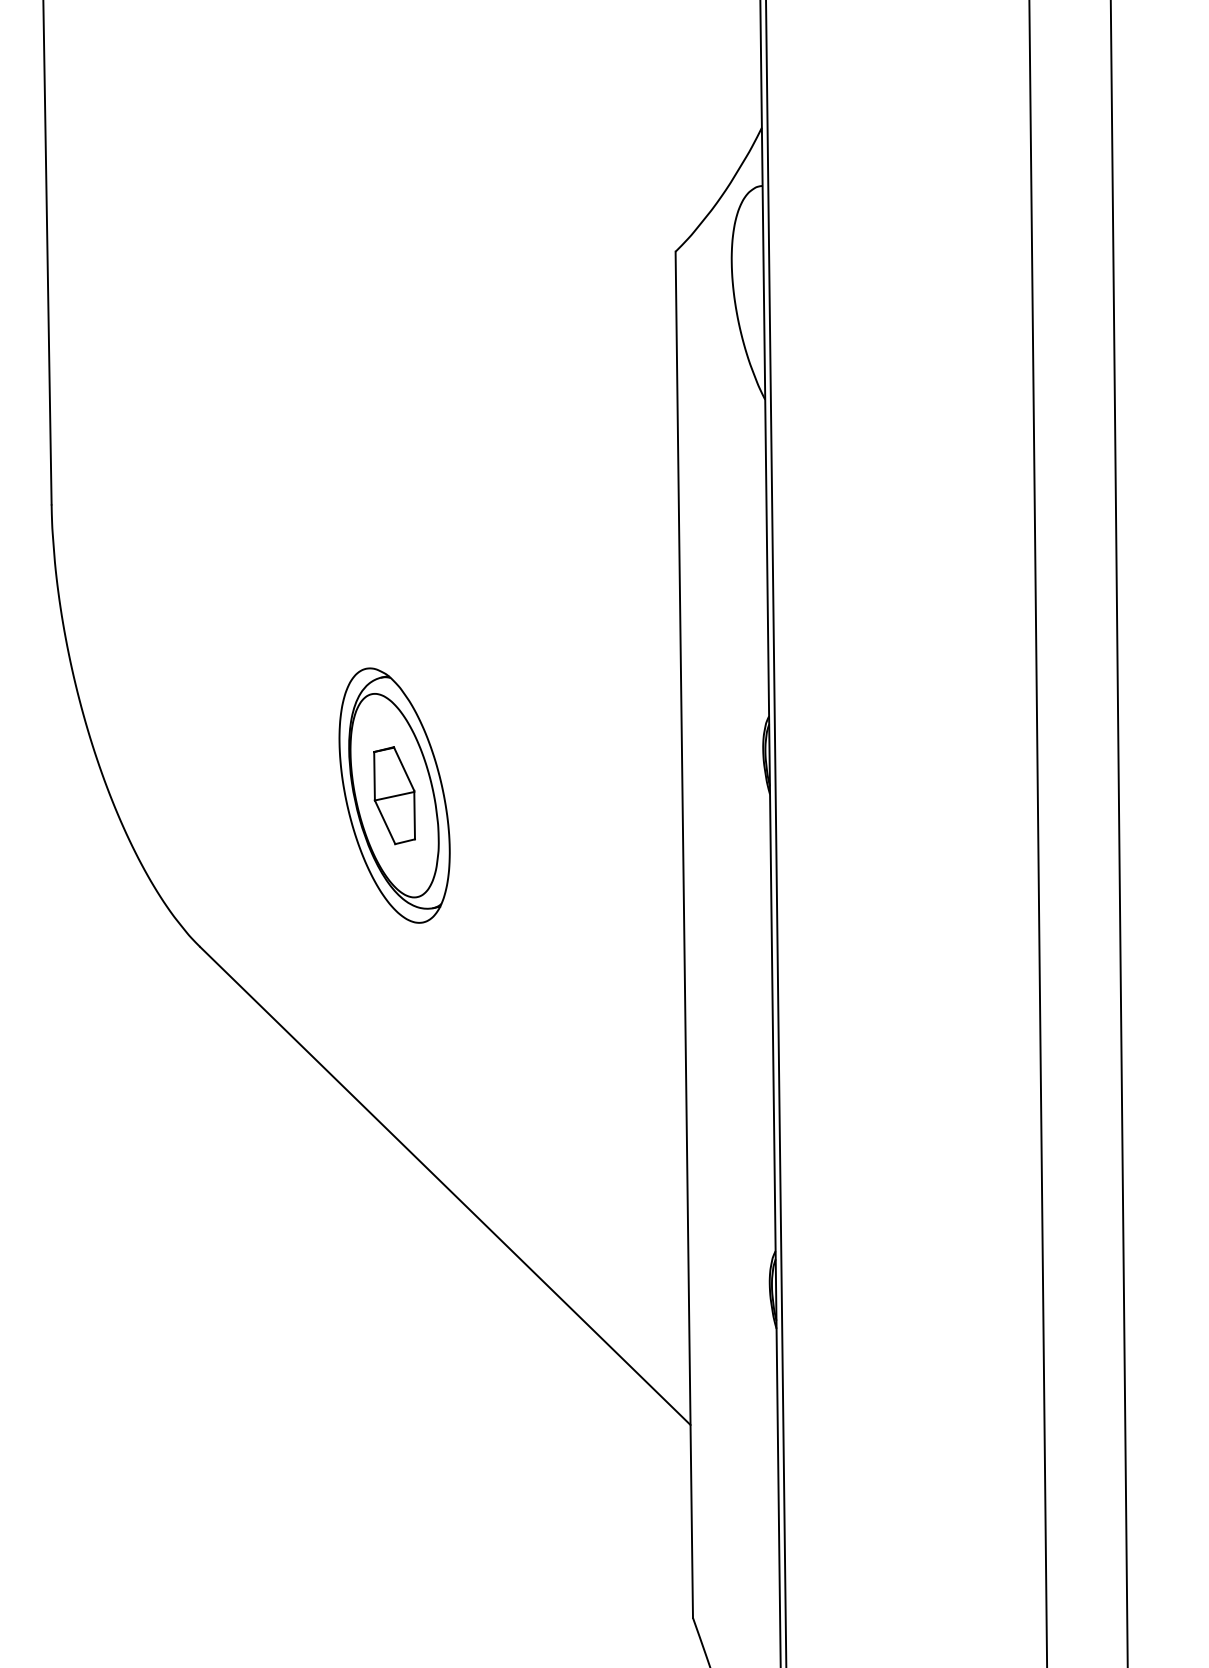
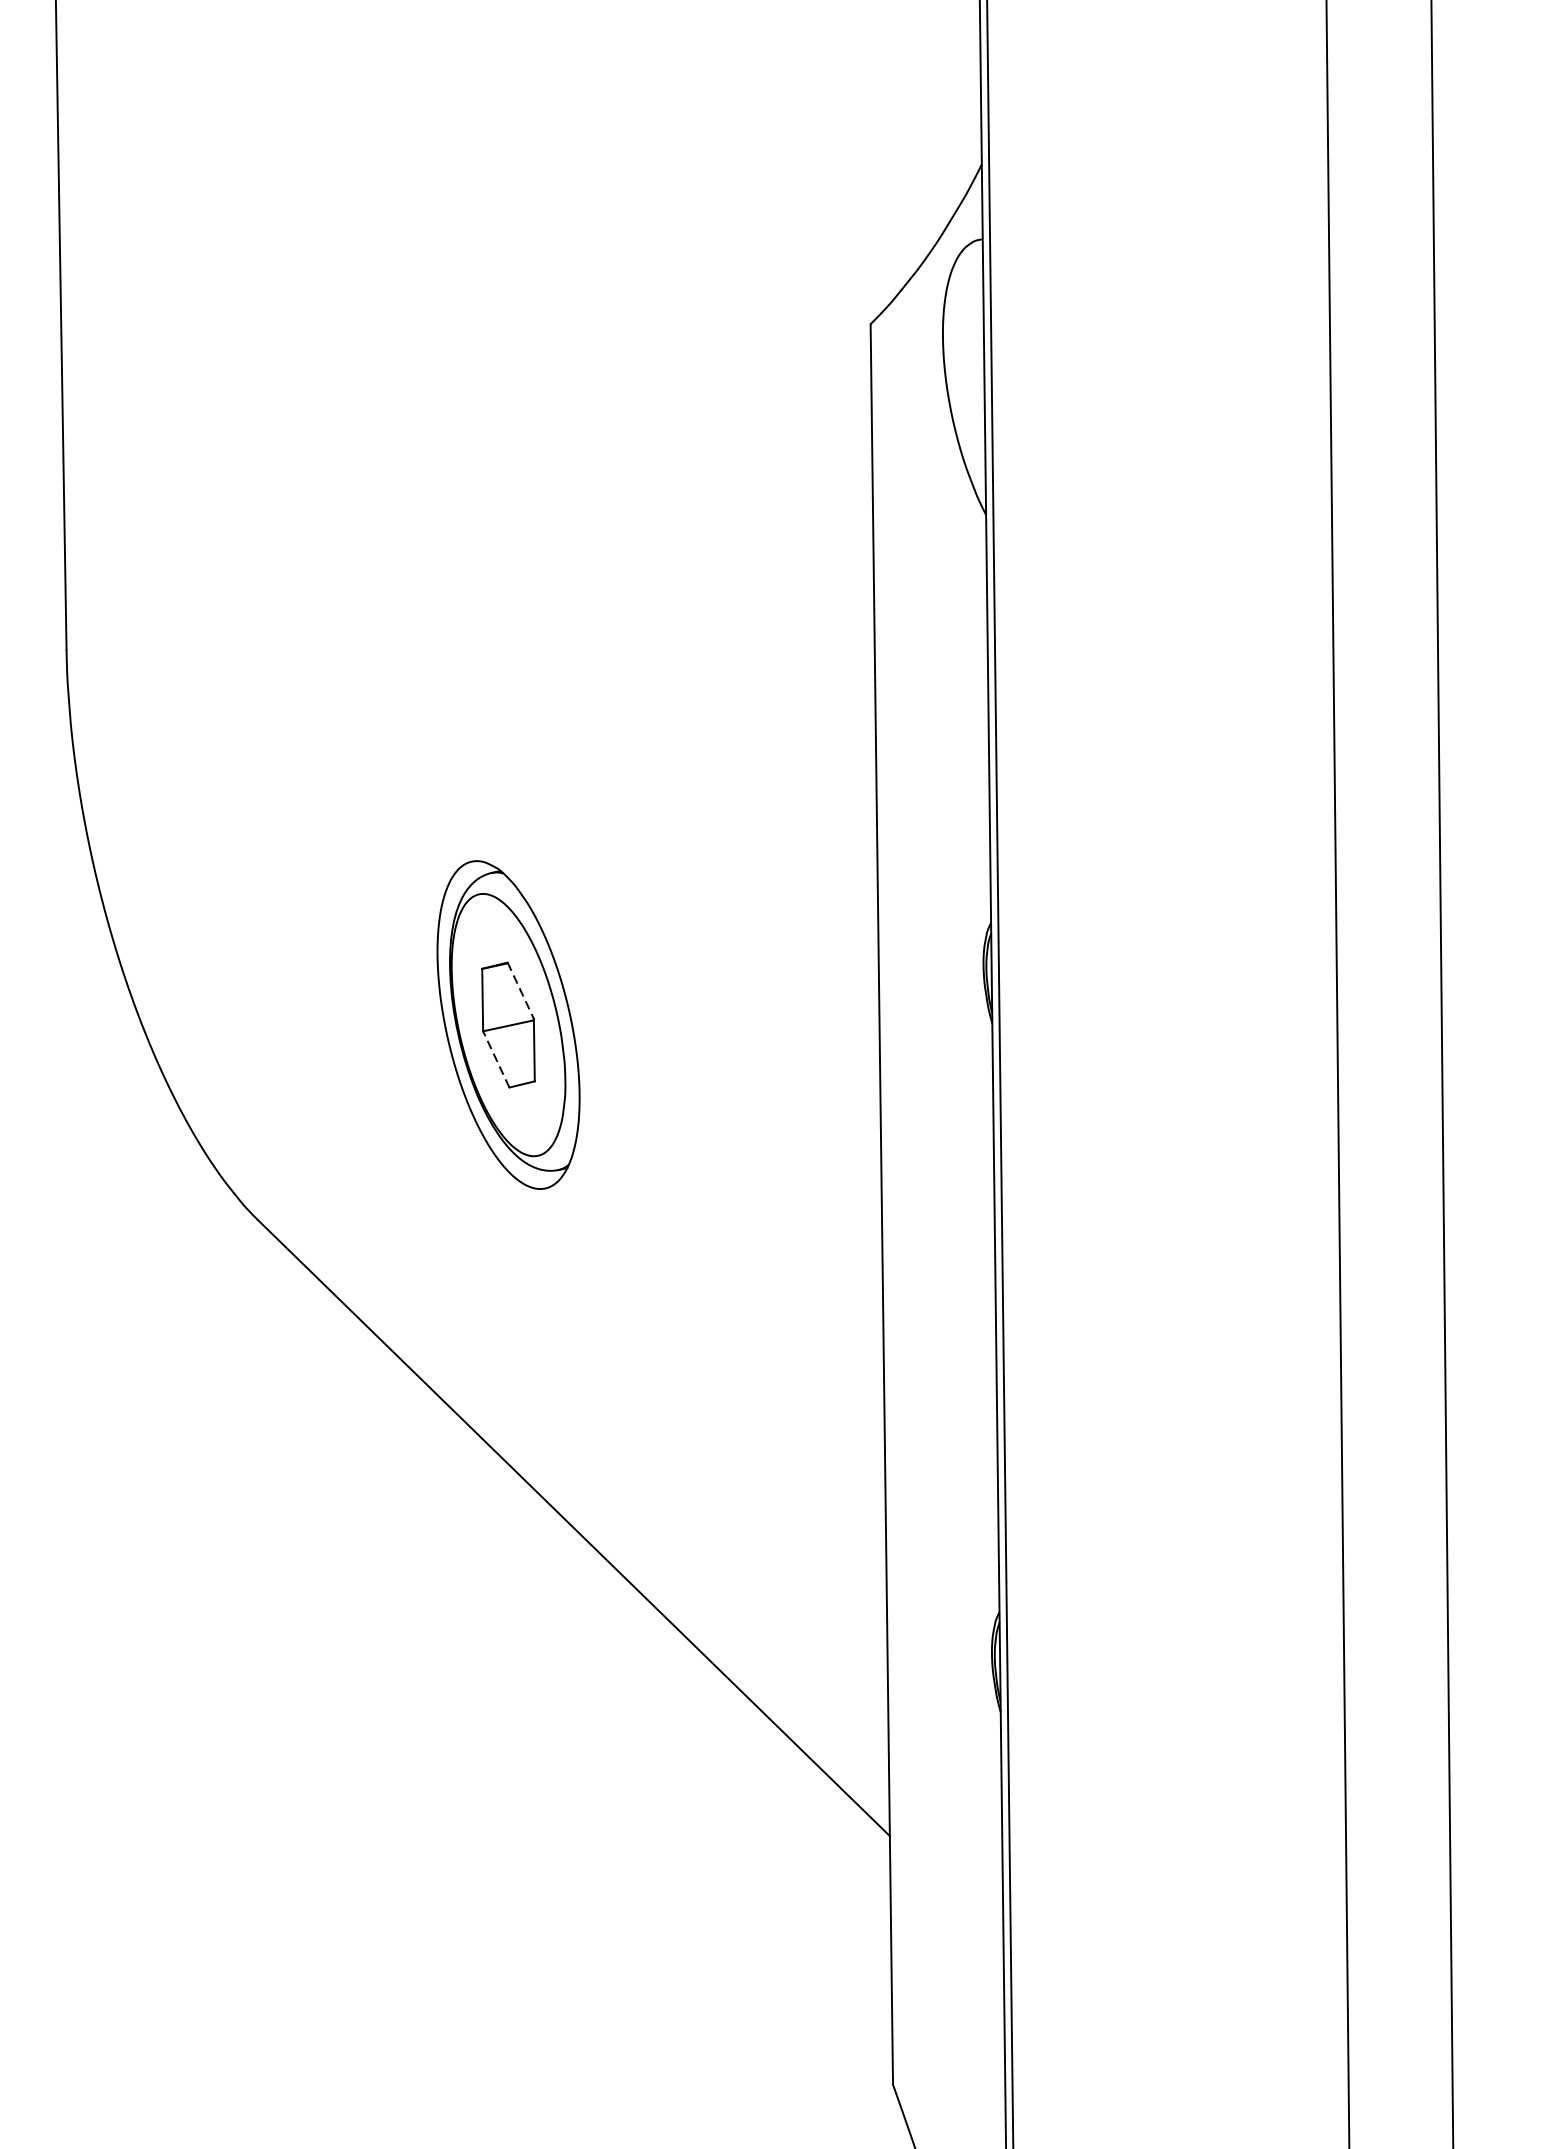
line: (404, 769) -> (521, 991), solid -> dashed
line: (384, 821) -> (495, 1058), solid -> dashed

